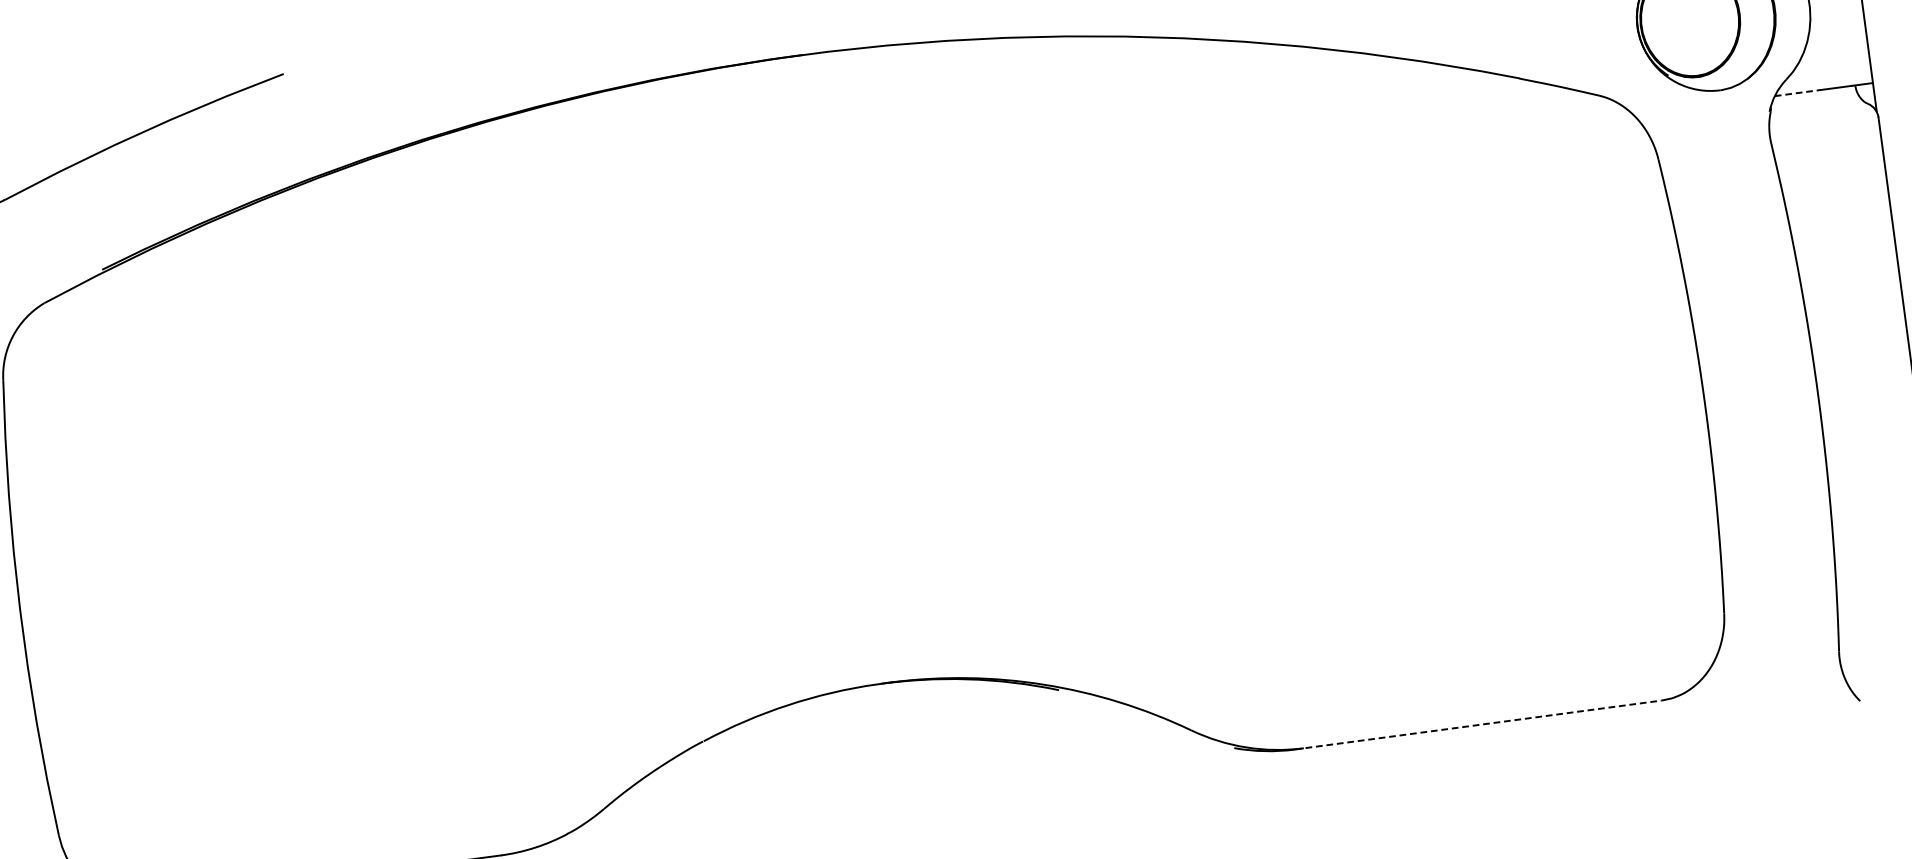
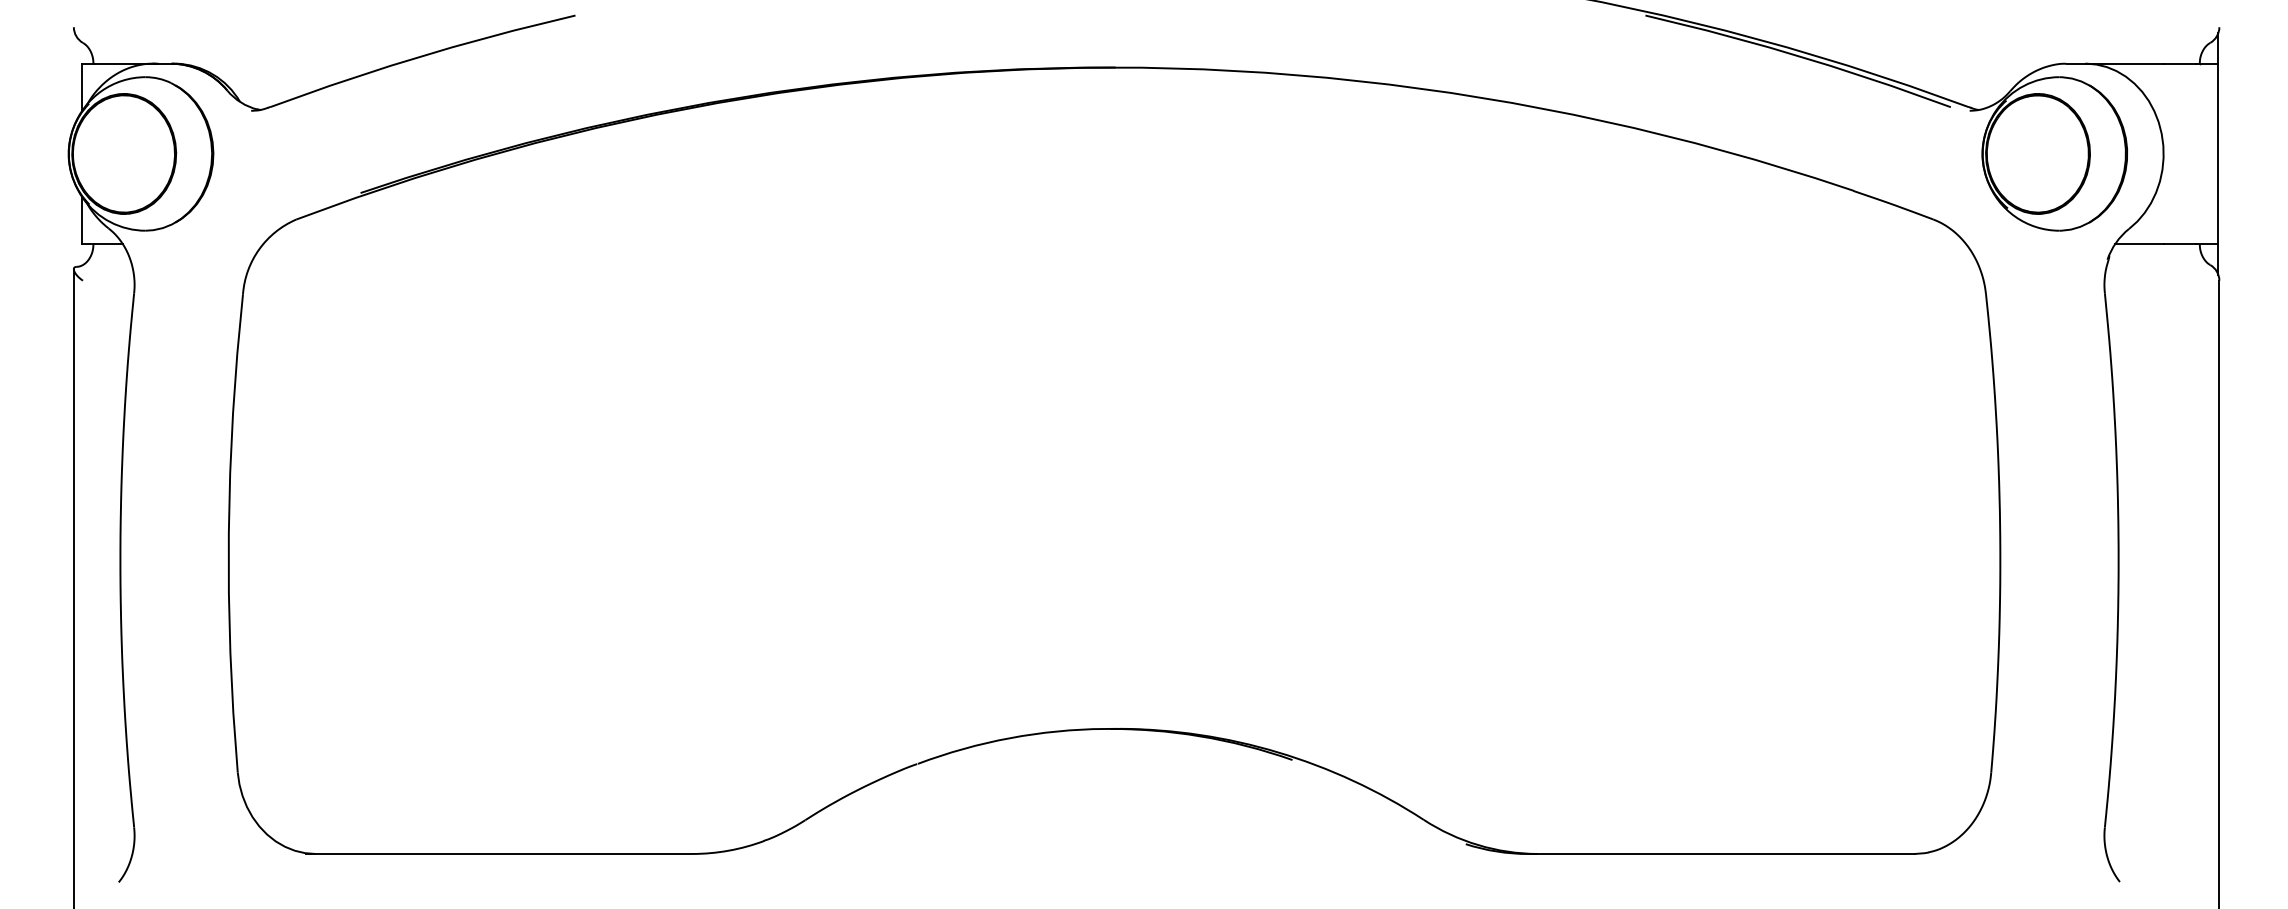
line: (1798, 93) -> (2139, 244), dashed -> solid
line: (1479, 724) -> (1722, 853), dashed -> solid

